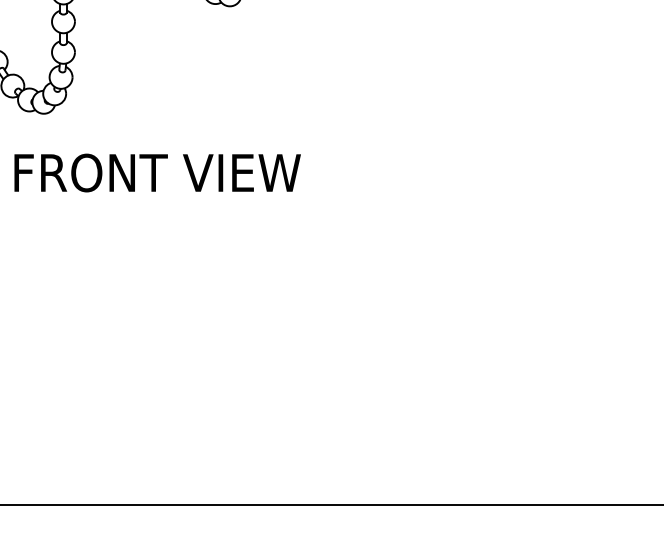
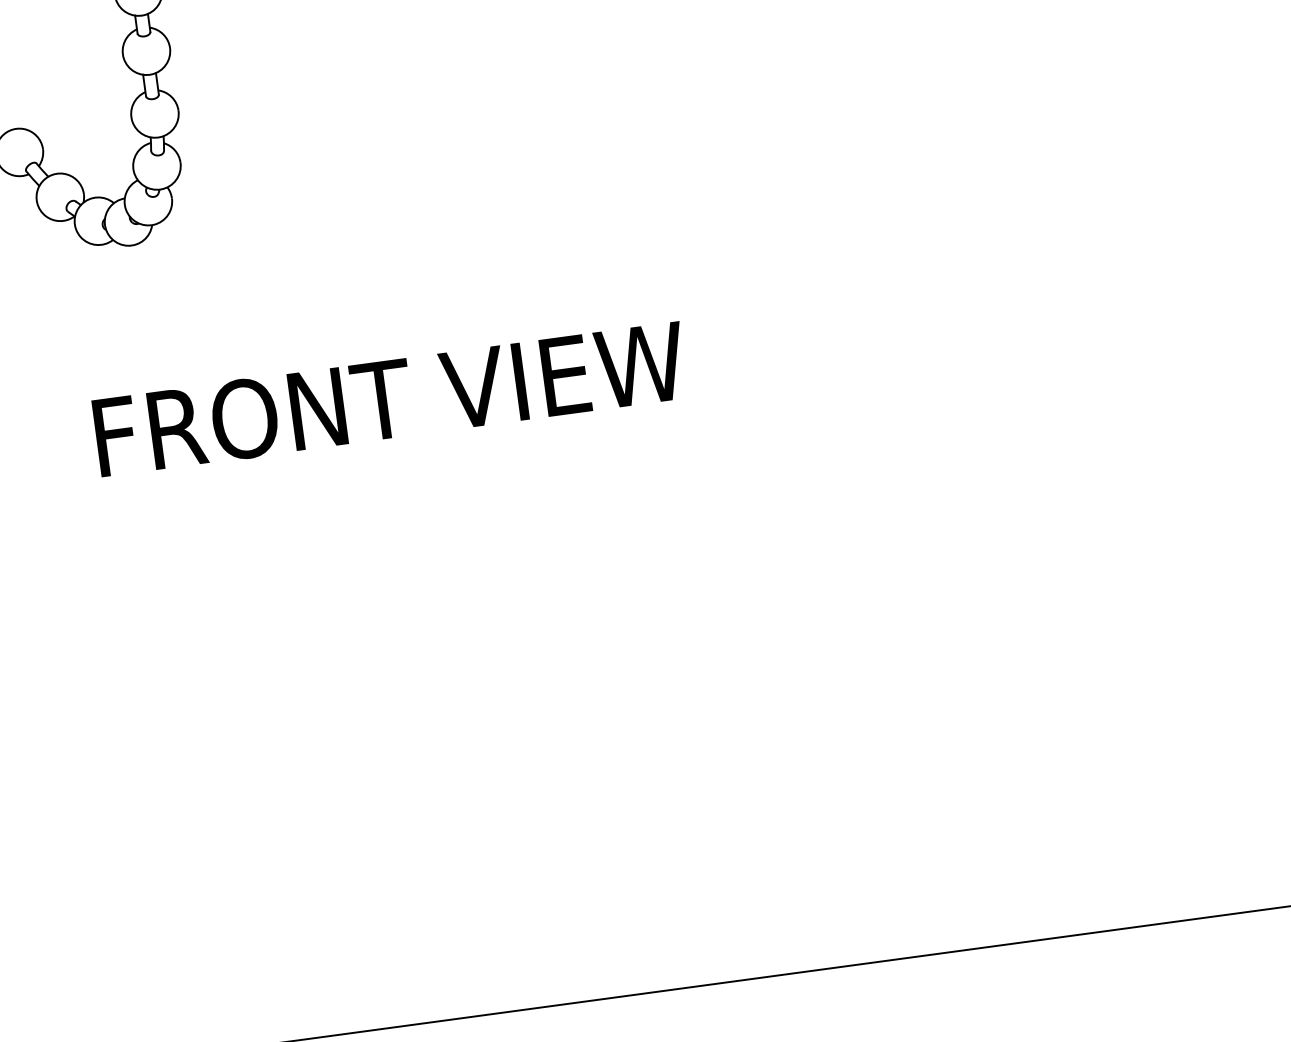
text: (157, 172) -> (389, 398), moved

